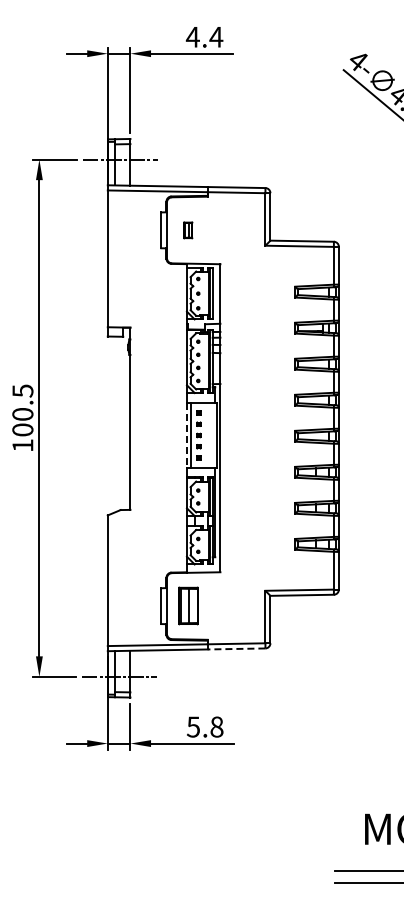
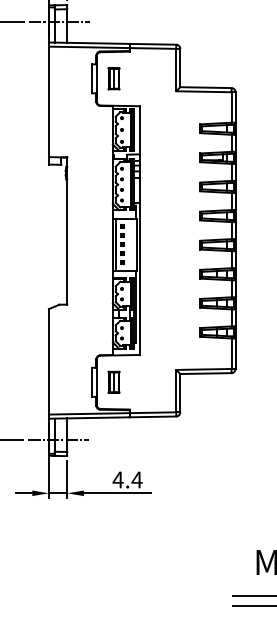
part: (187, 230) -> (113, 78), size x1.67
line: (186, 436) -> (112, 245), dashed -> solid
part: (187, 606) -> (113, 382), size x0.71
line: (236, 648) -> (152, 416), dashed -> solid
text: (204, 726) -> (127, 479), 5.8 -> 4.4

